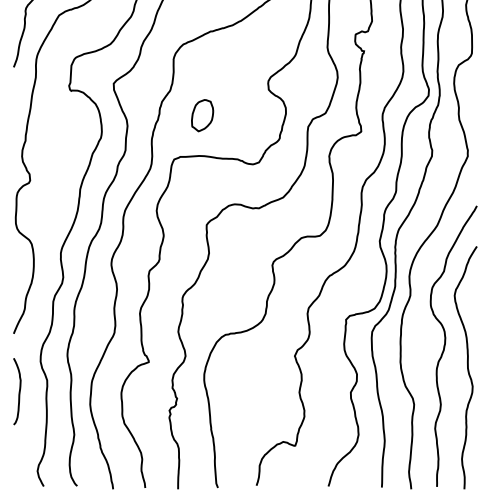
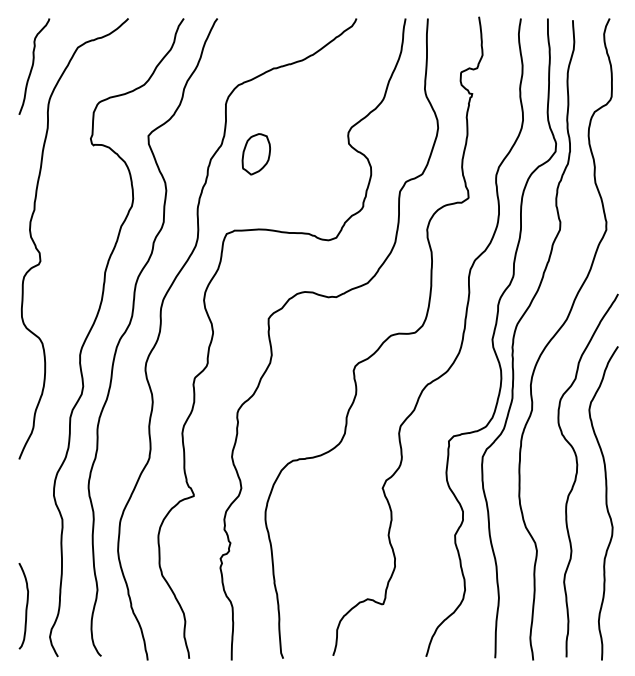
part: (201, 115) -> (255, 154), moved
curve: (18, 392) -> (25, 607), moved

